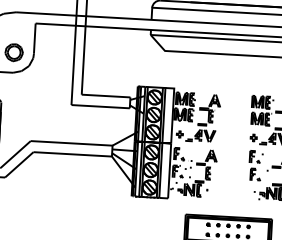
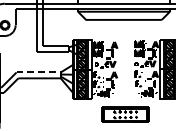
line: (78, 143) -> (42, 72), solid -> dashed

